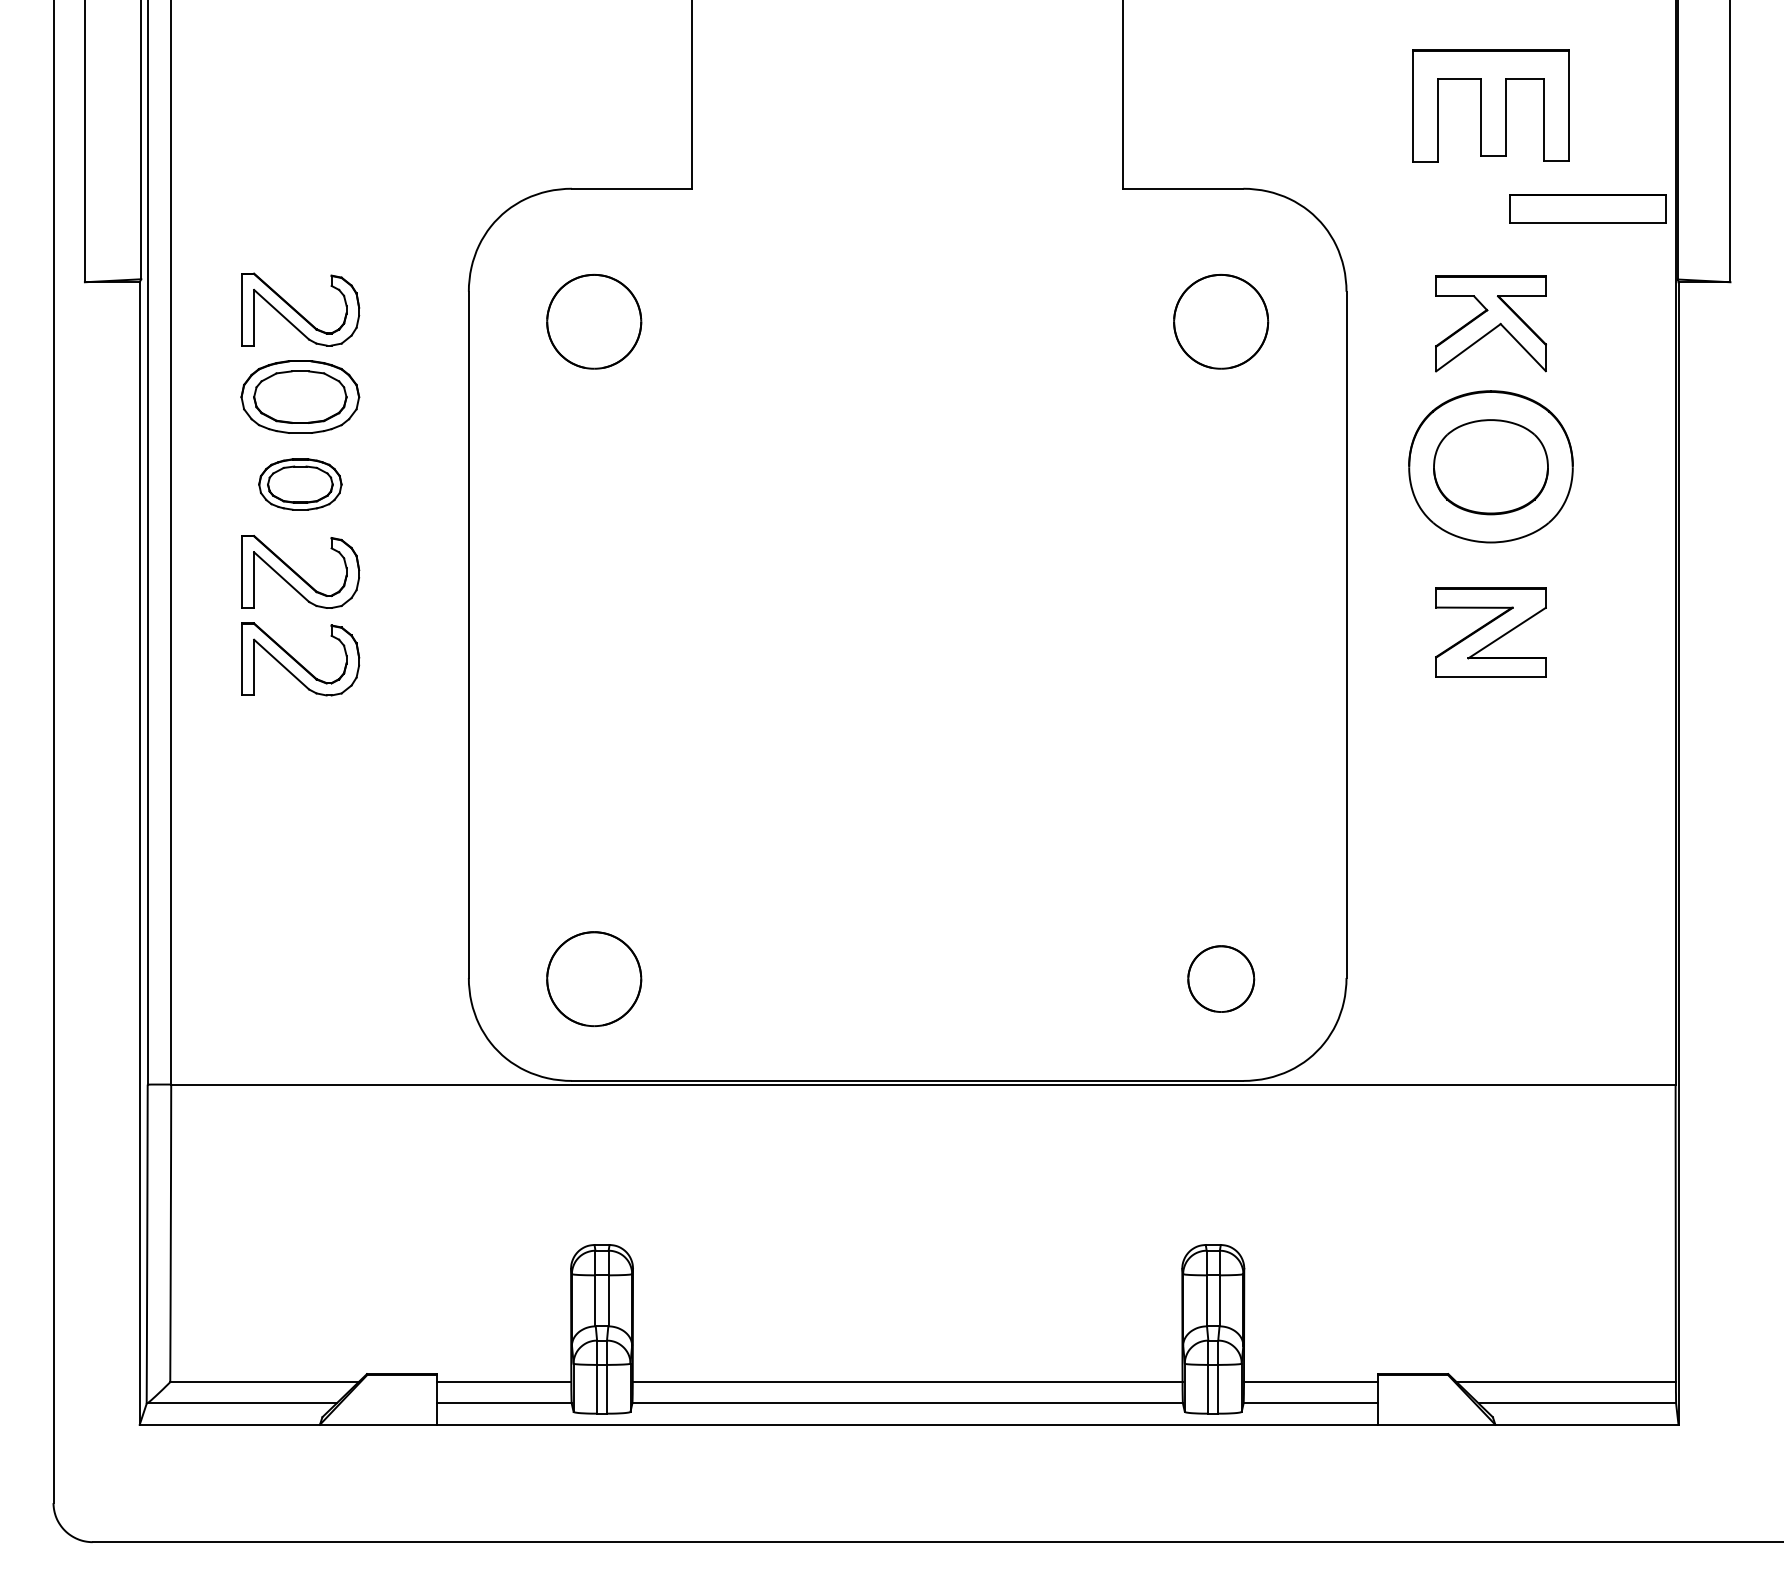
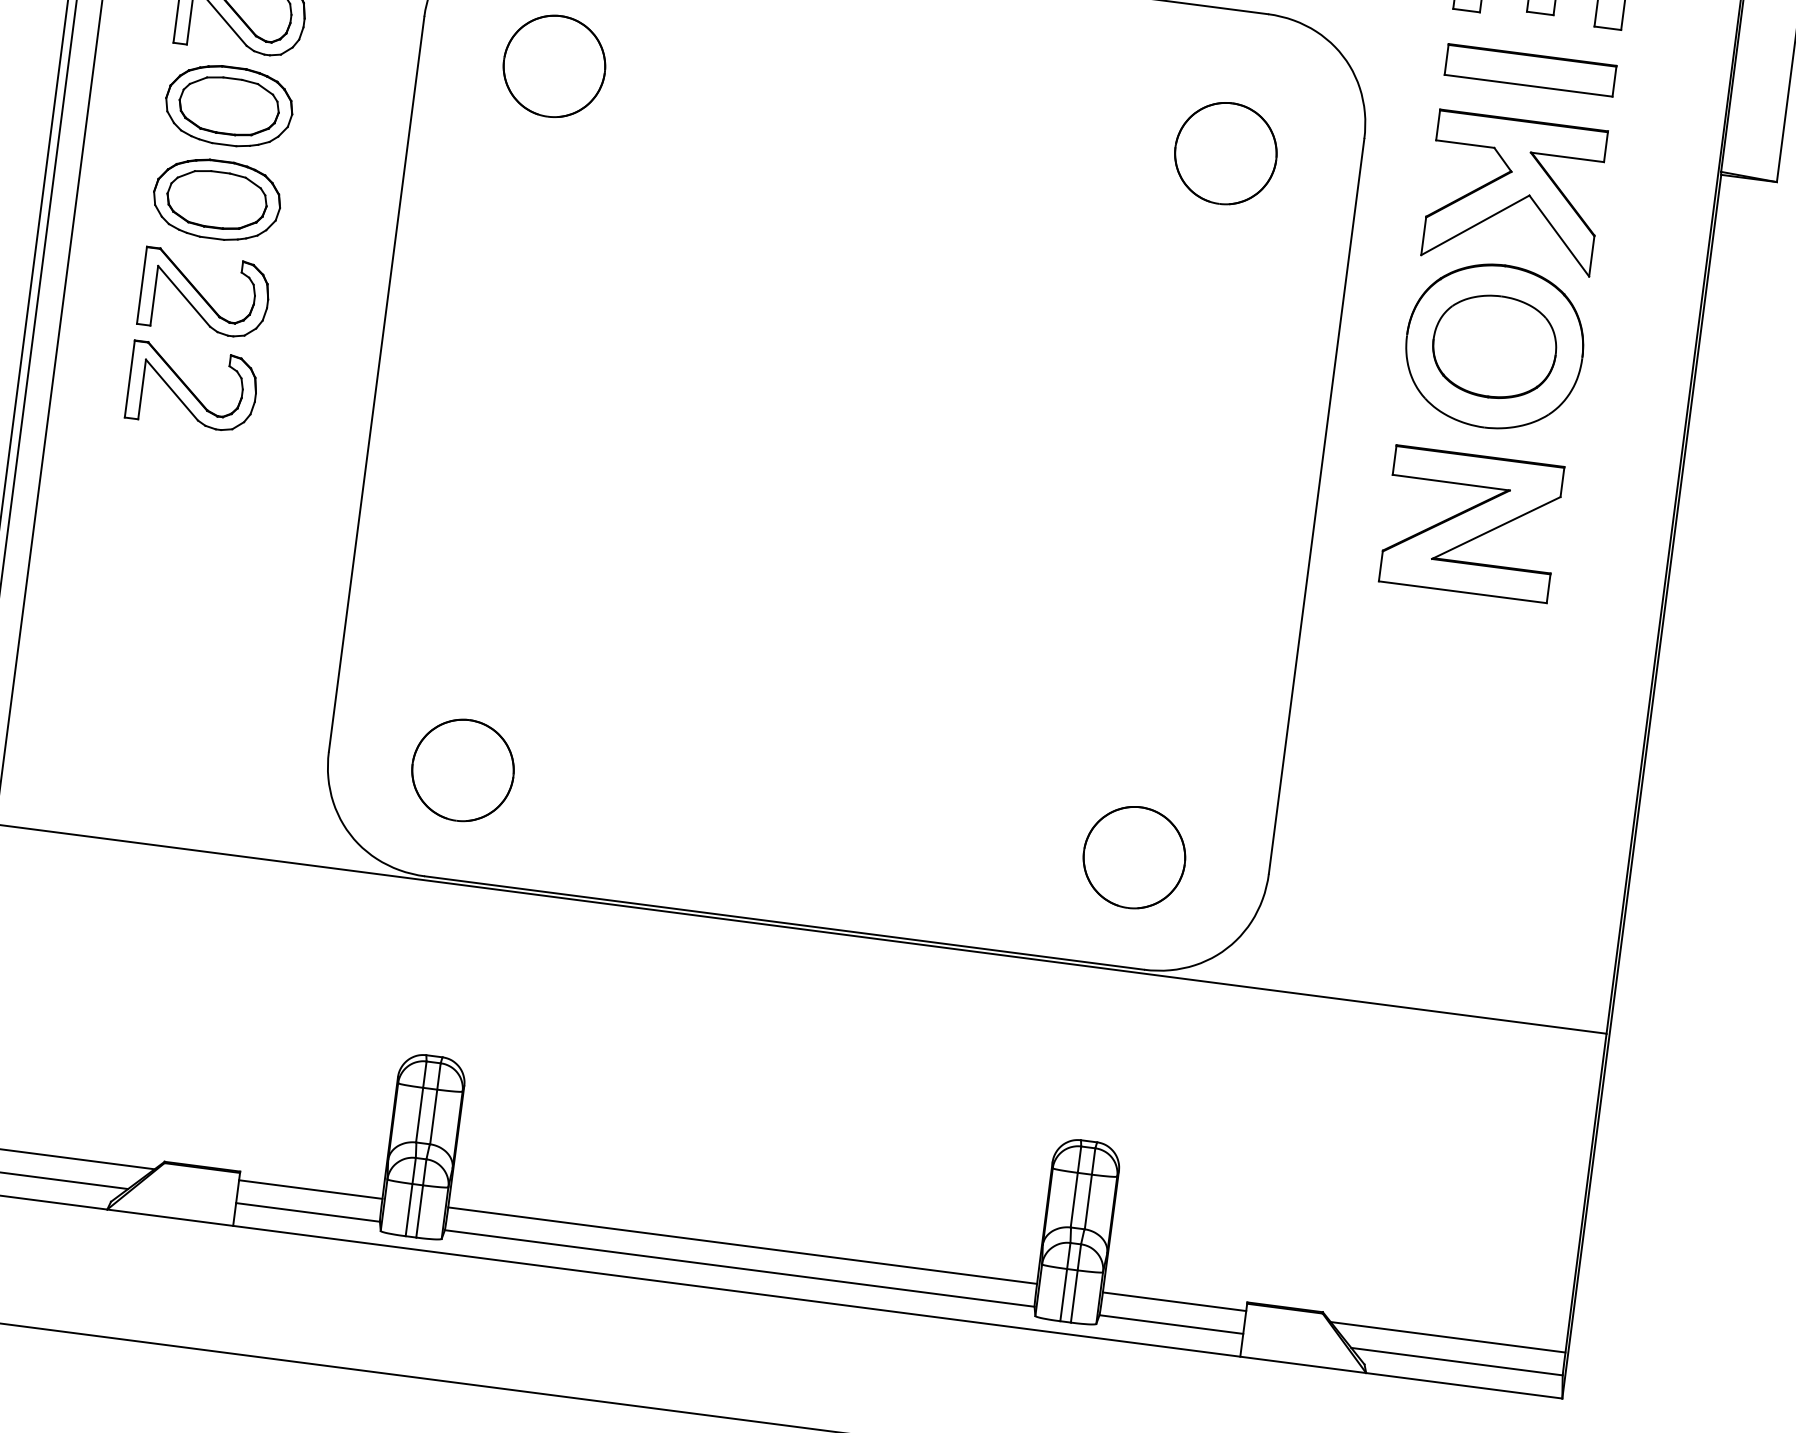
part: (1587, 208) -> (1530, 69), moved
part: (1490, 323) -> (1514, 192), size x1.43
part: (300, 484) -> (217, 199), size x1.43
part: (1490, 632) -> (1471, 523), size x1.43
part: (1221, 978) -> (1134, 856), size x1.43

